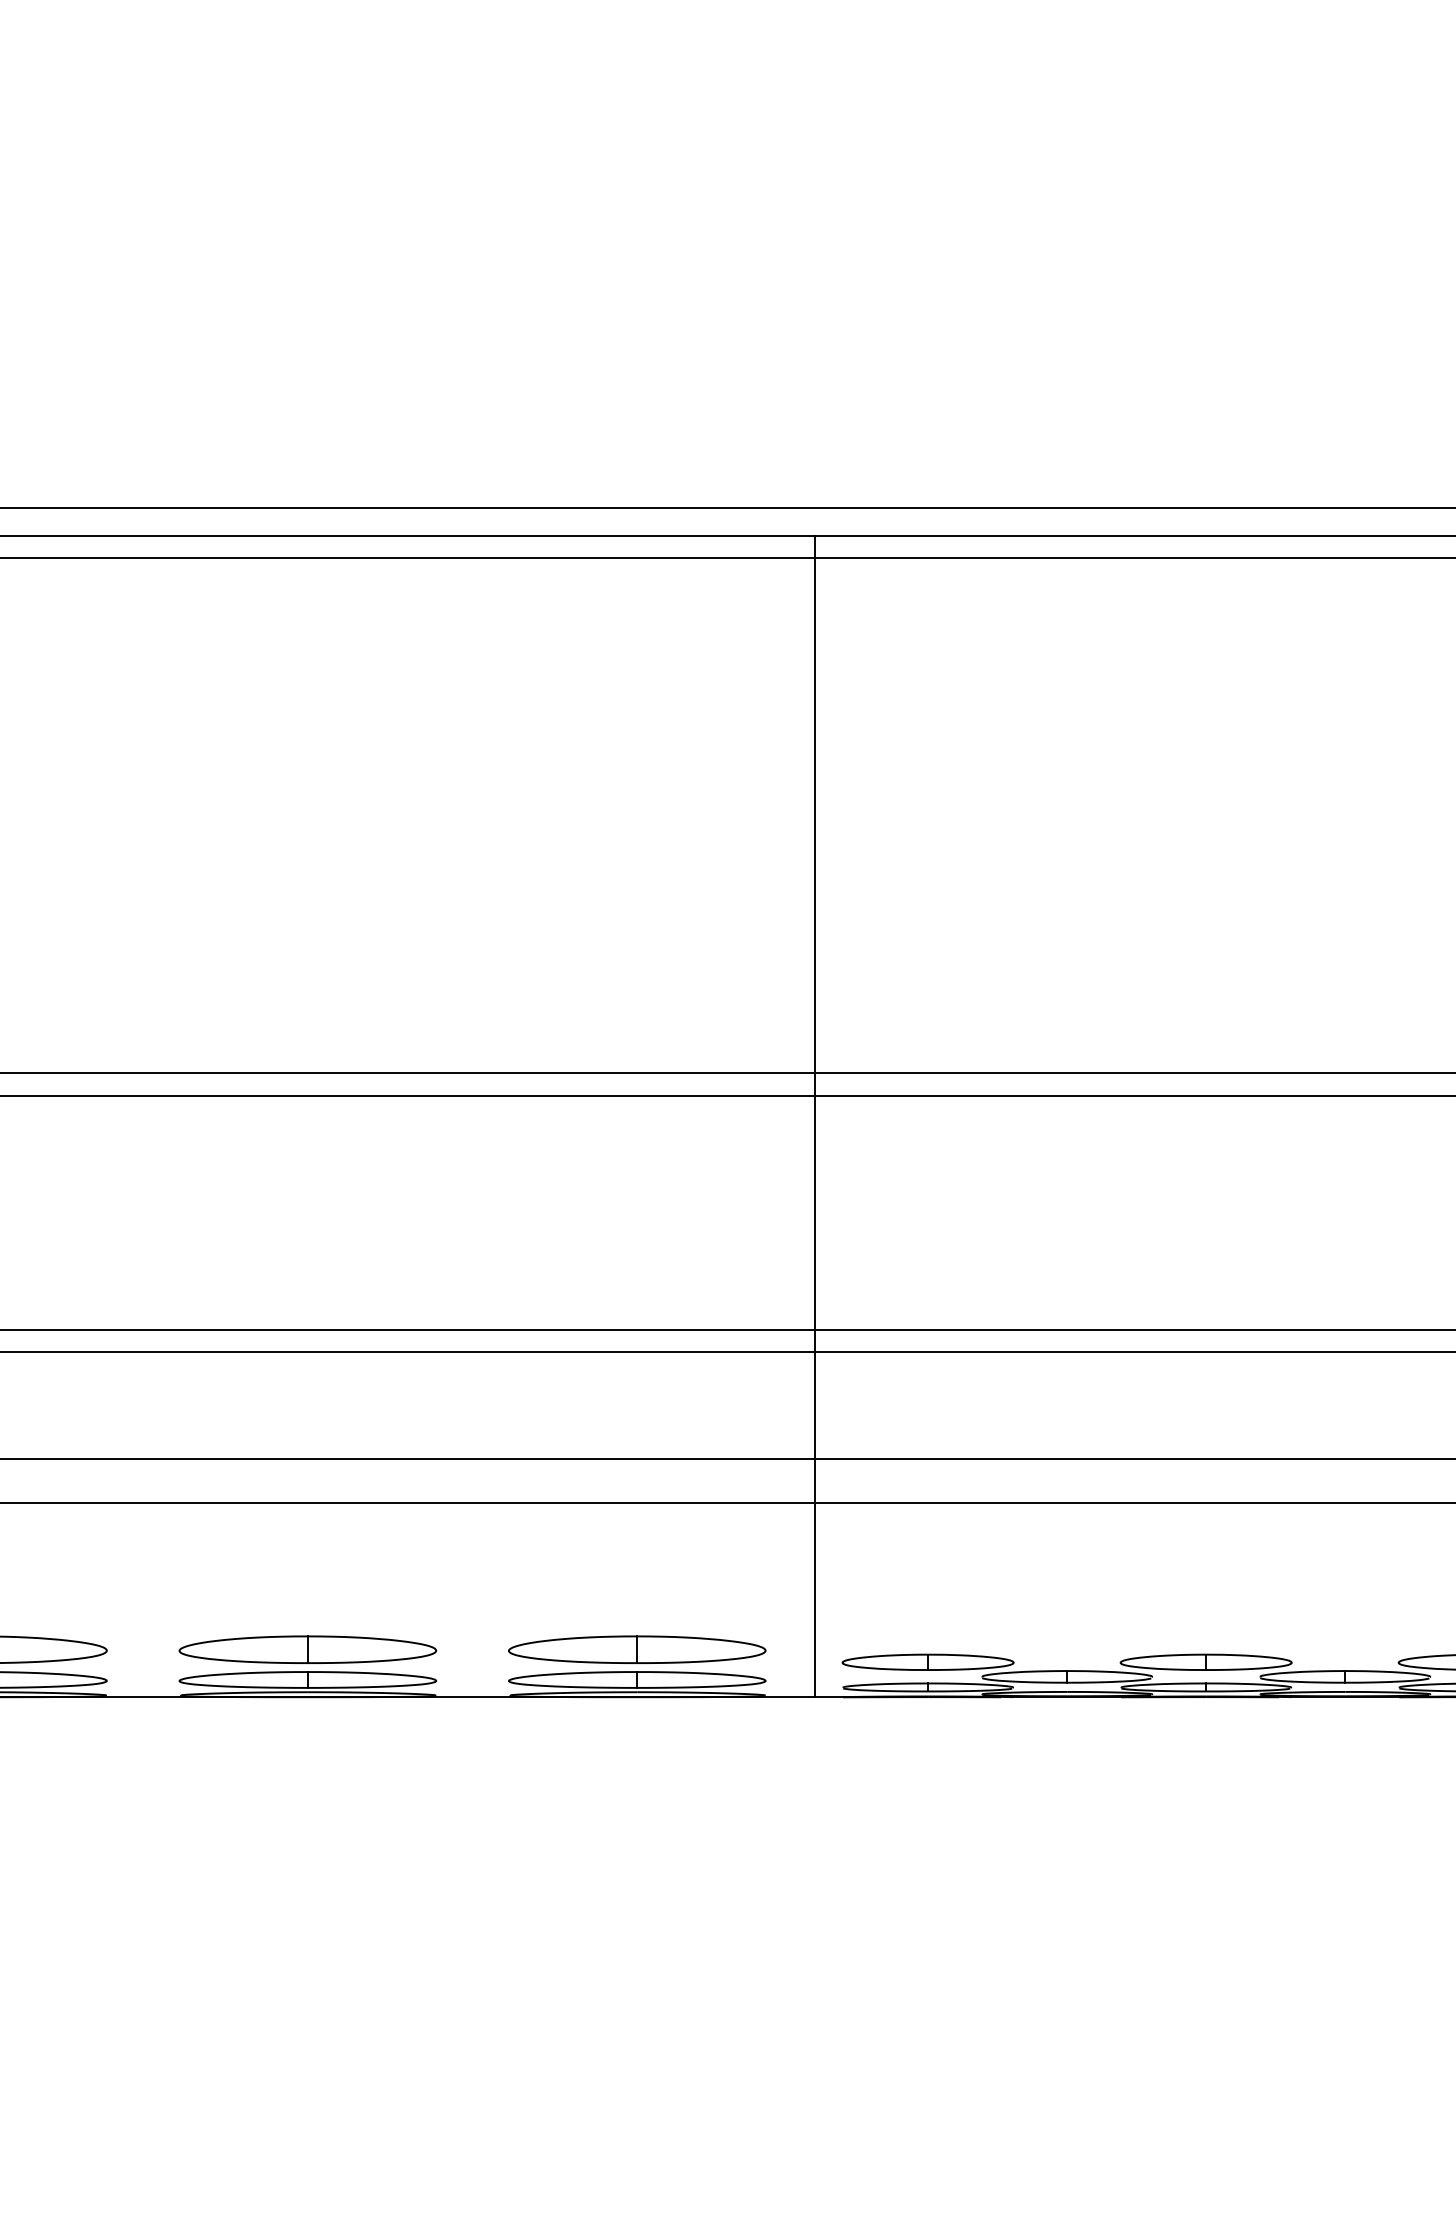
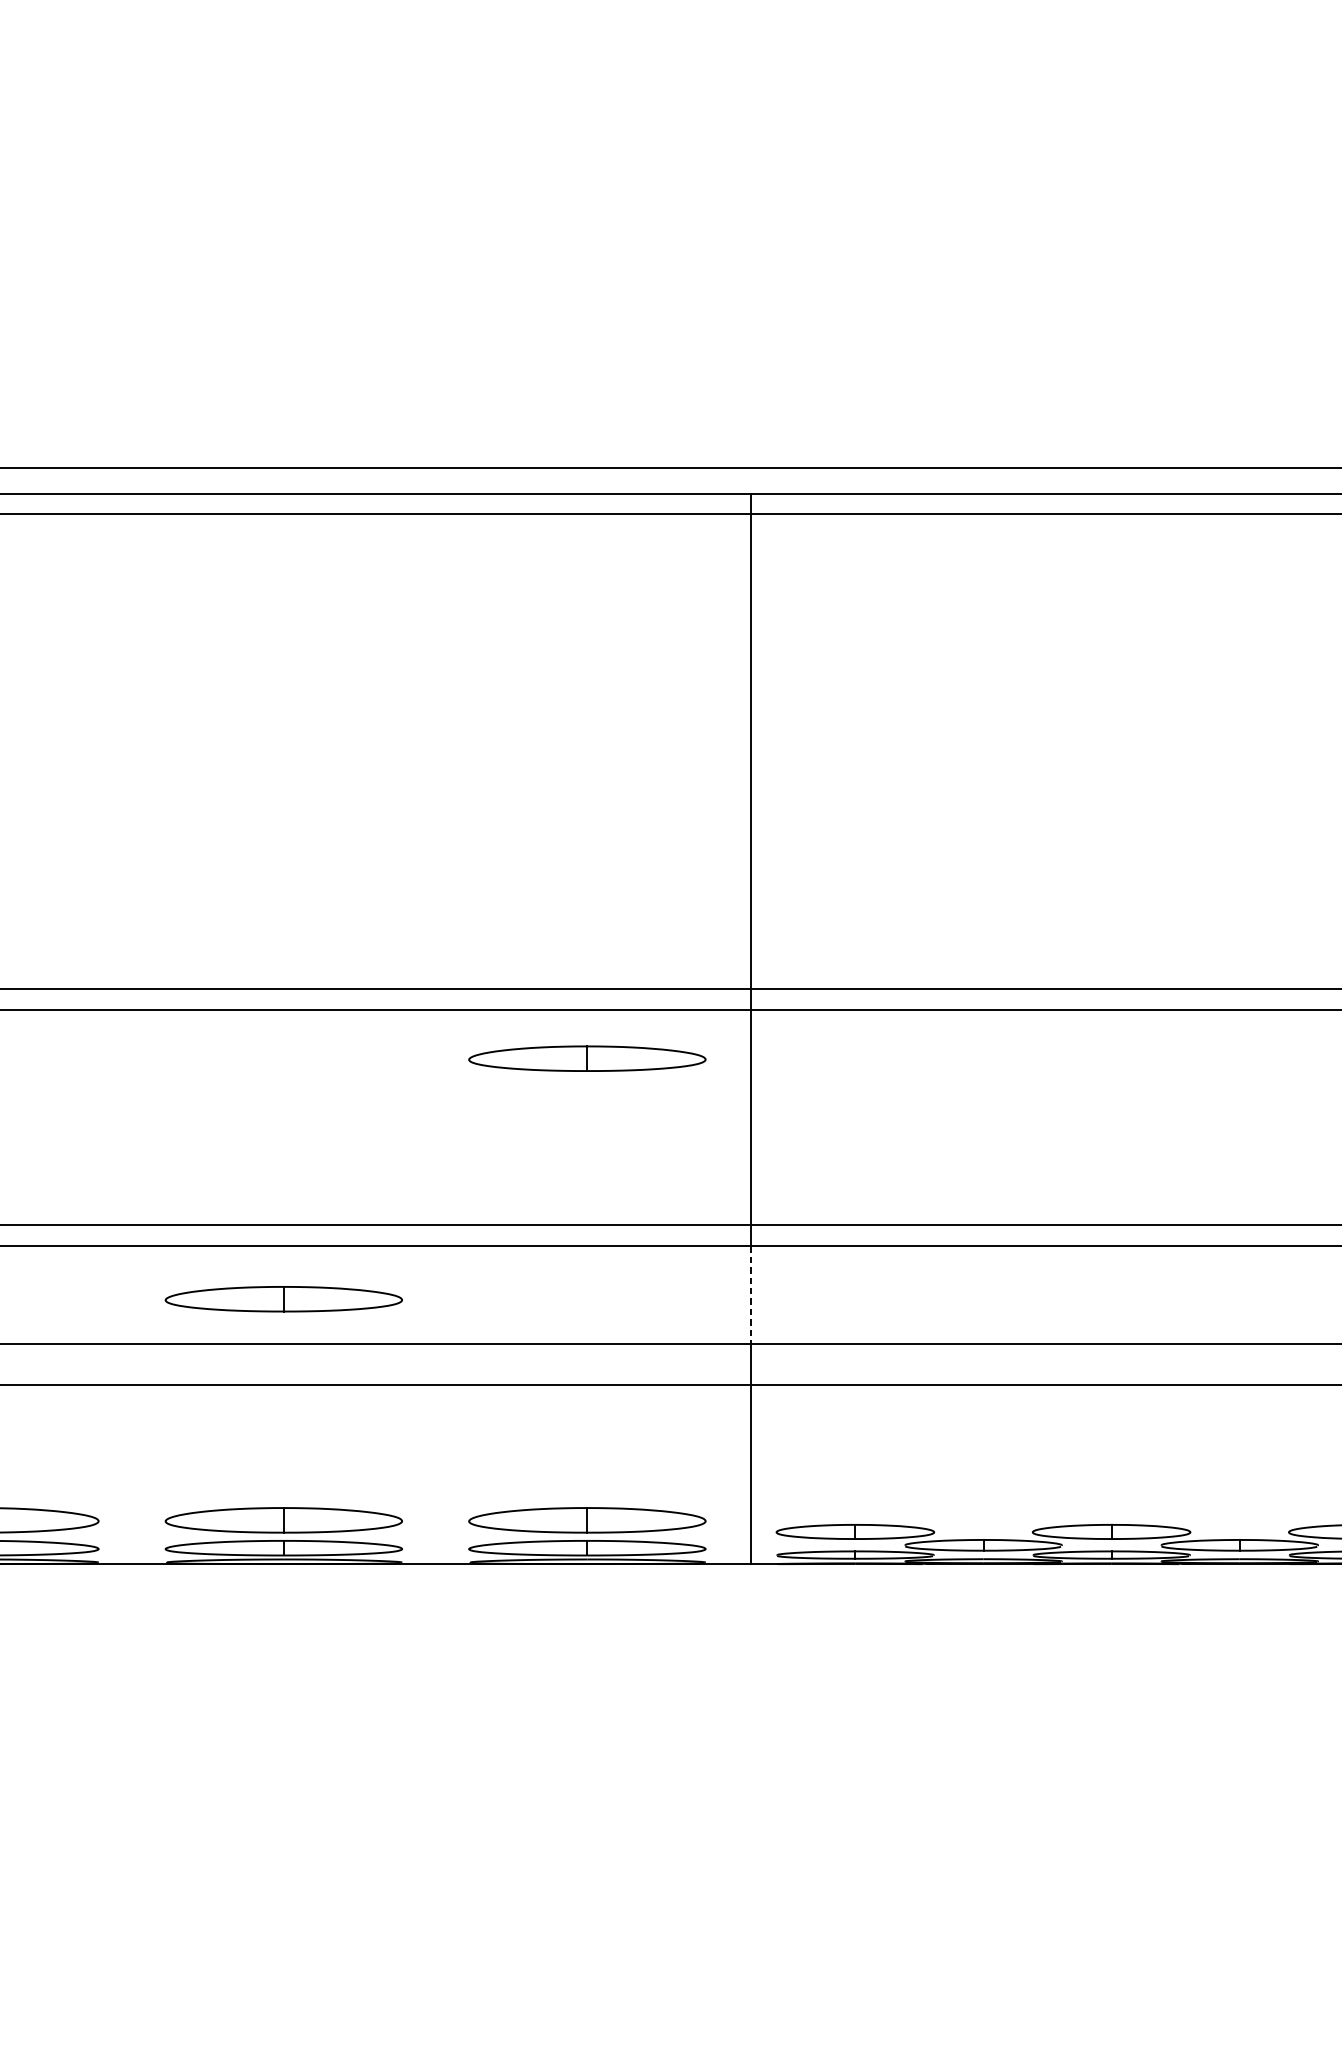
part: (637, 1148) -> (587, 1058), added
line: (814, 1406) -> (750, 1296), solid -> dashed
part: (307, 1409) -> (283, 1298), added

